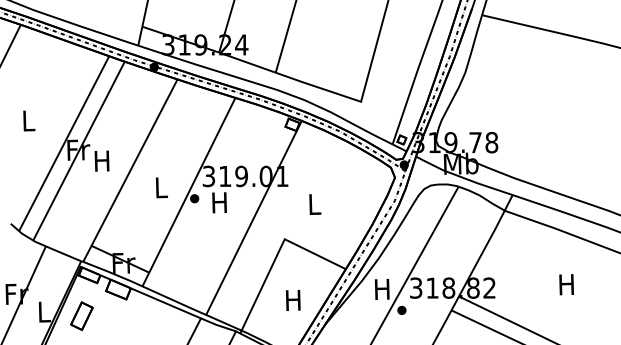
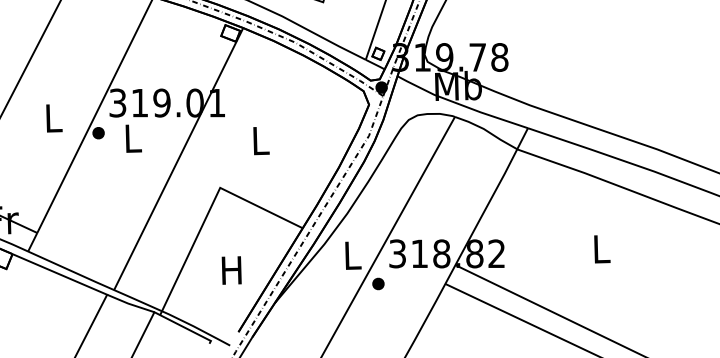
text: (219, 202) -> (132, 138), H -> L
text: (566, 284) -> (600, 248), H -> L
text: (381, 289) -> (350, 255), H -> L

